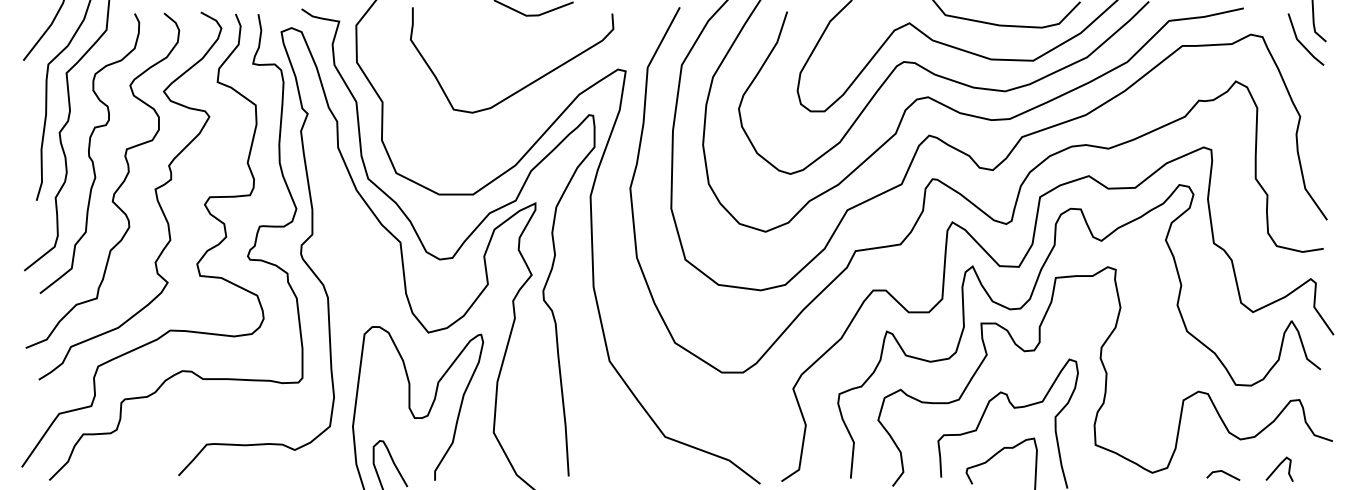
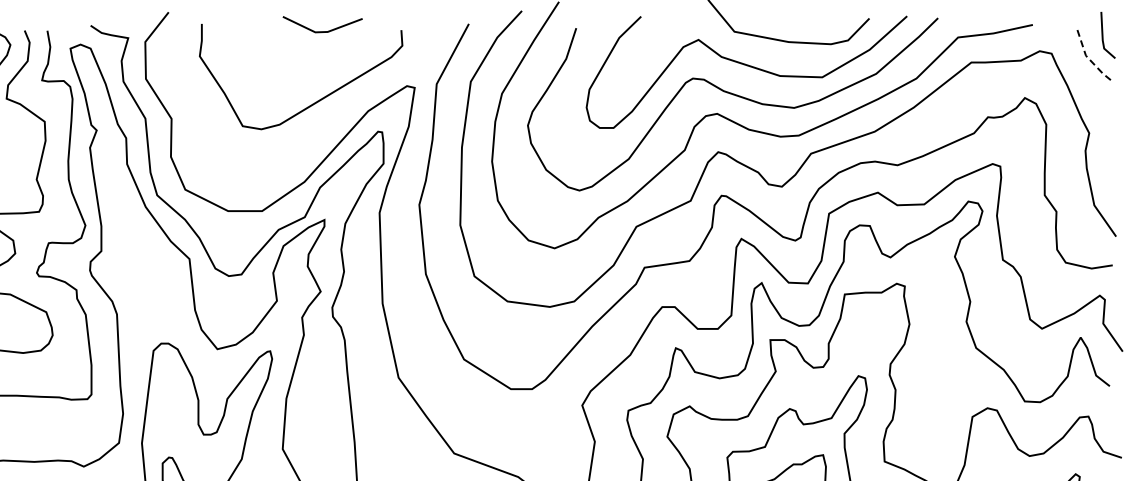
line: (1301, 43) -> (1090, 60), solid -> dashed

